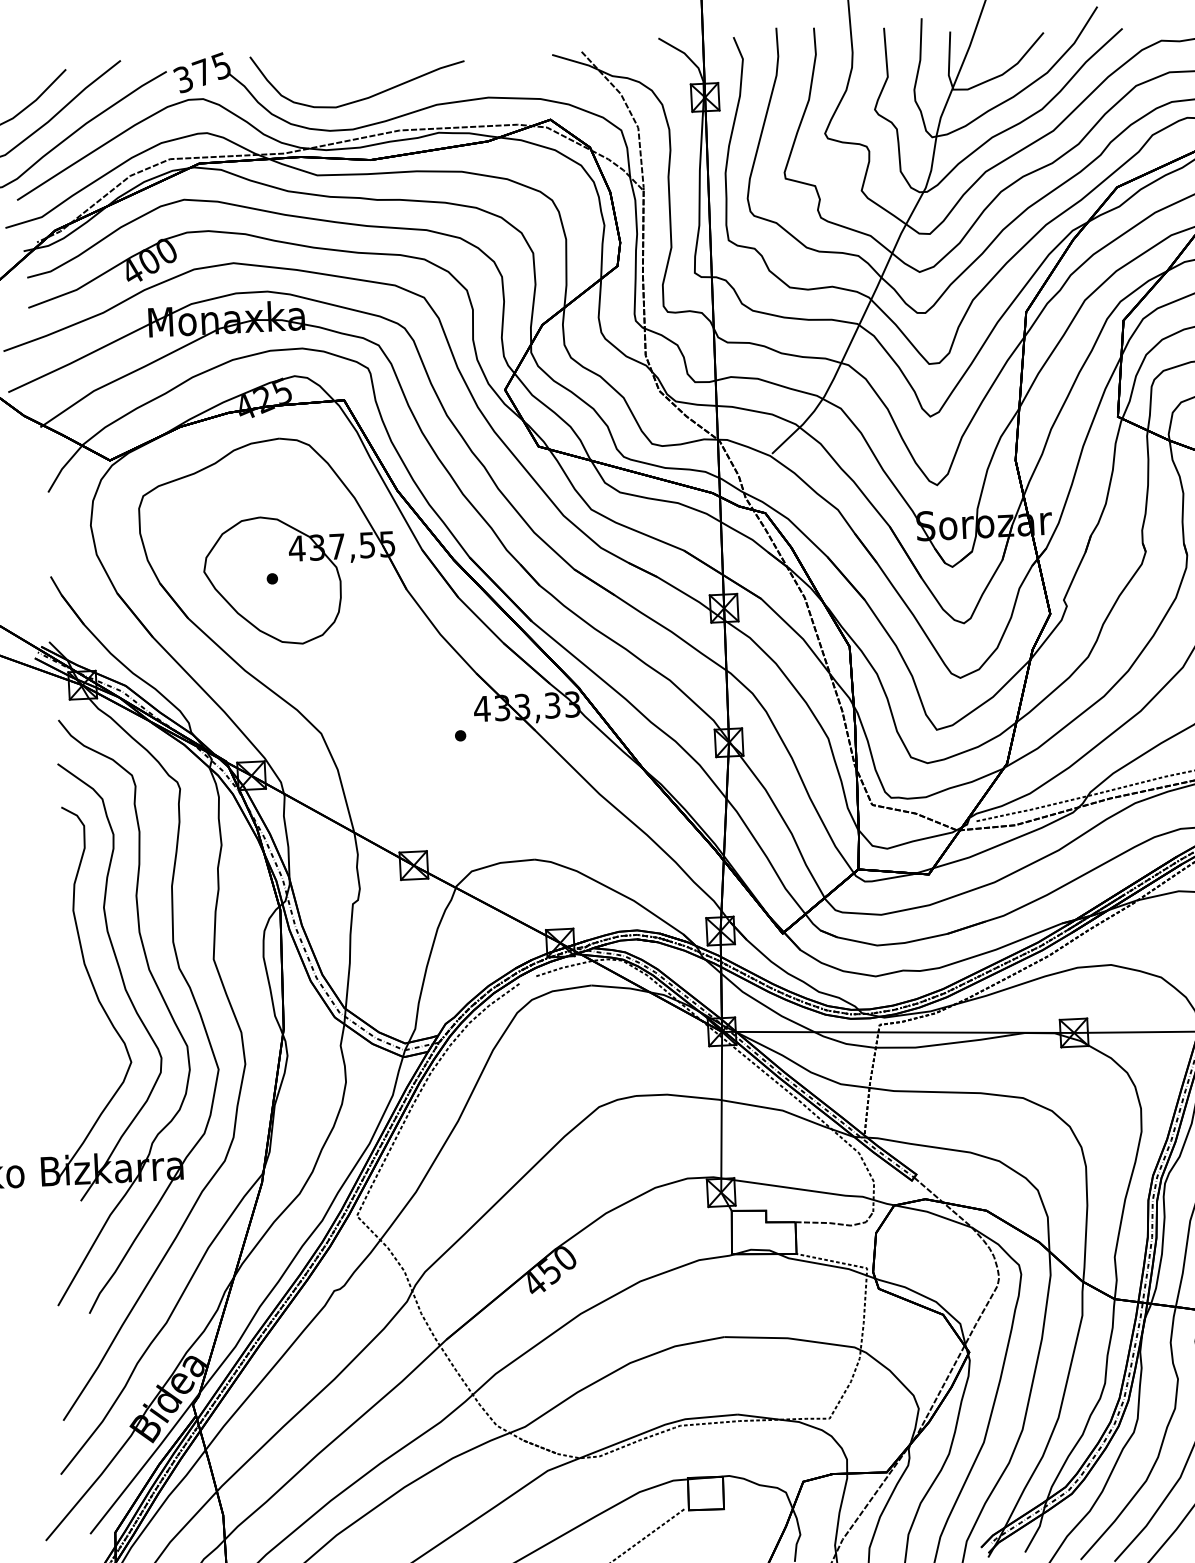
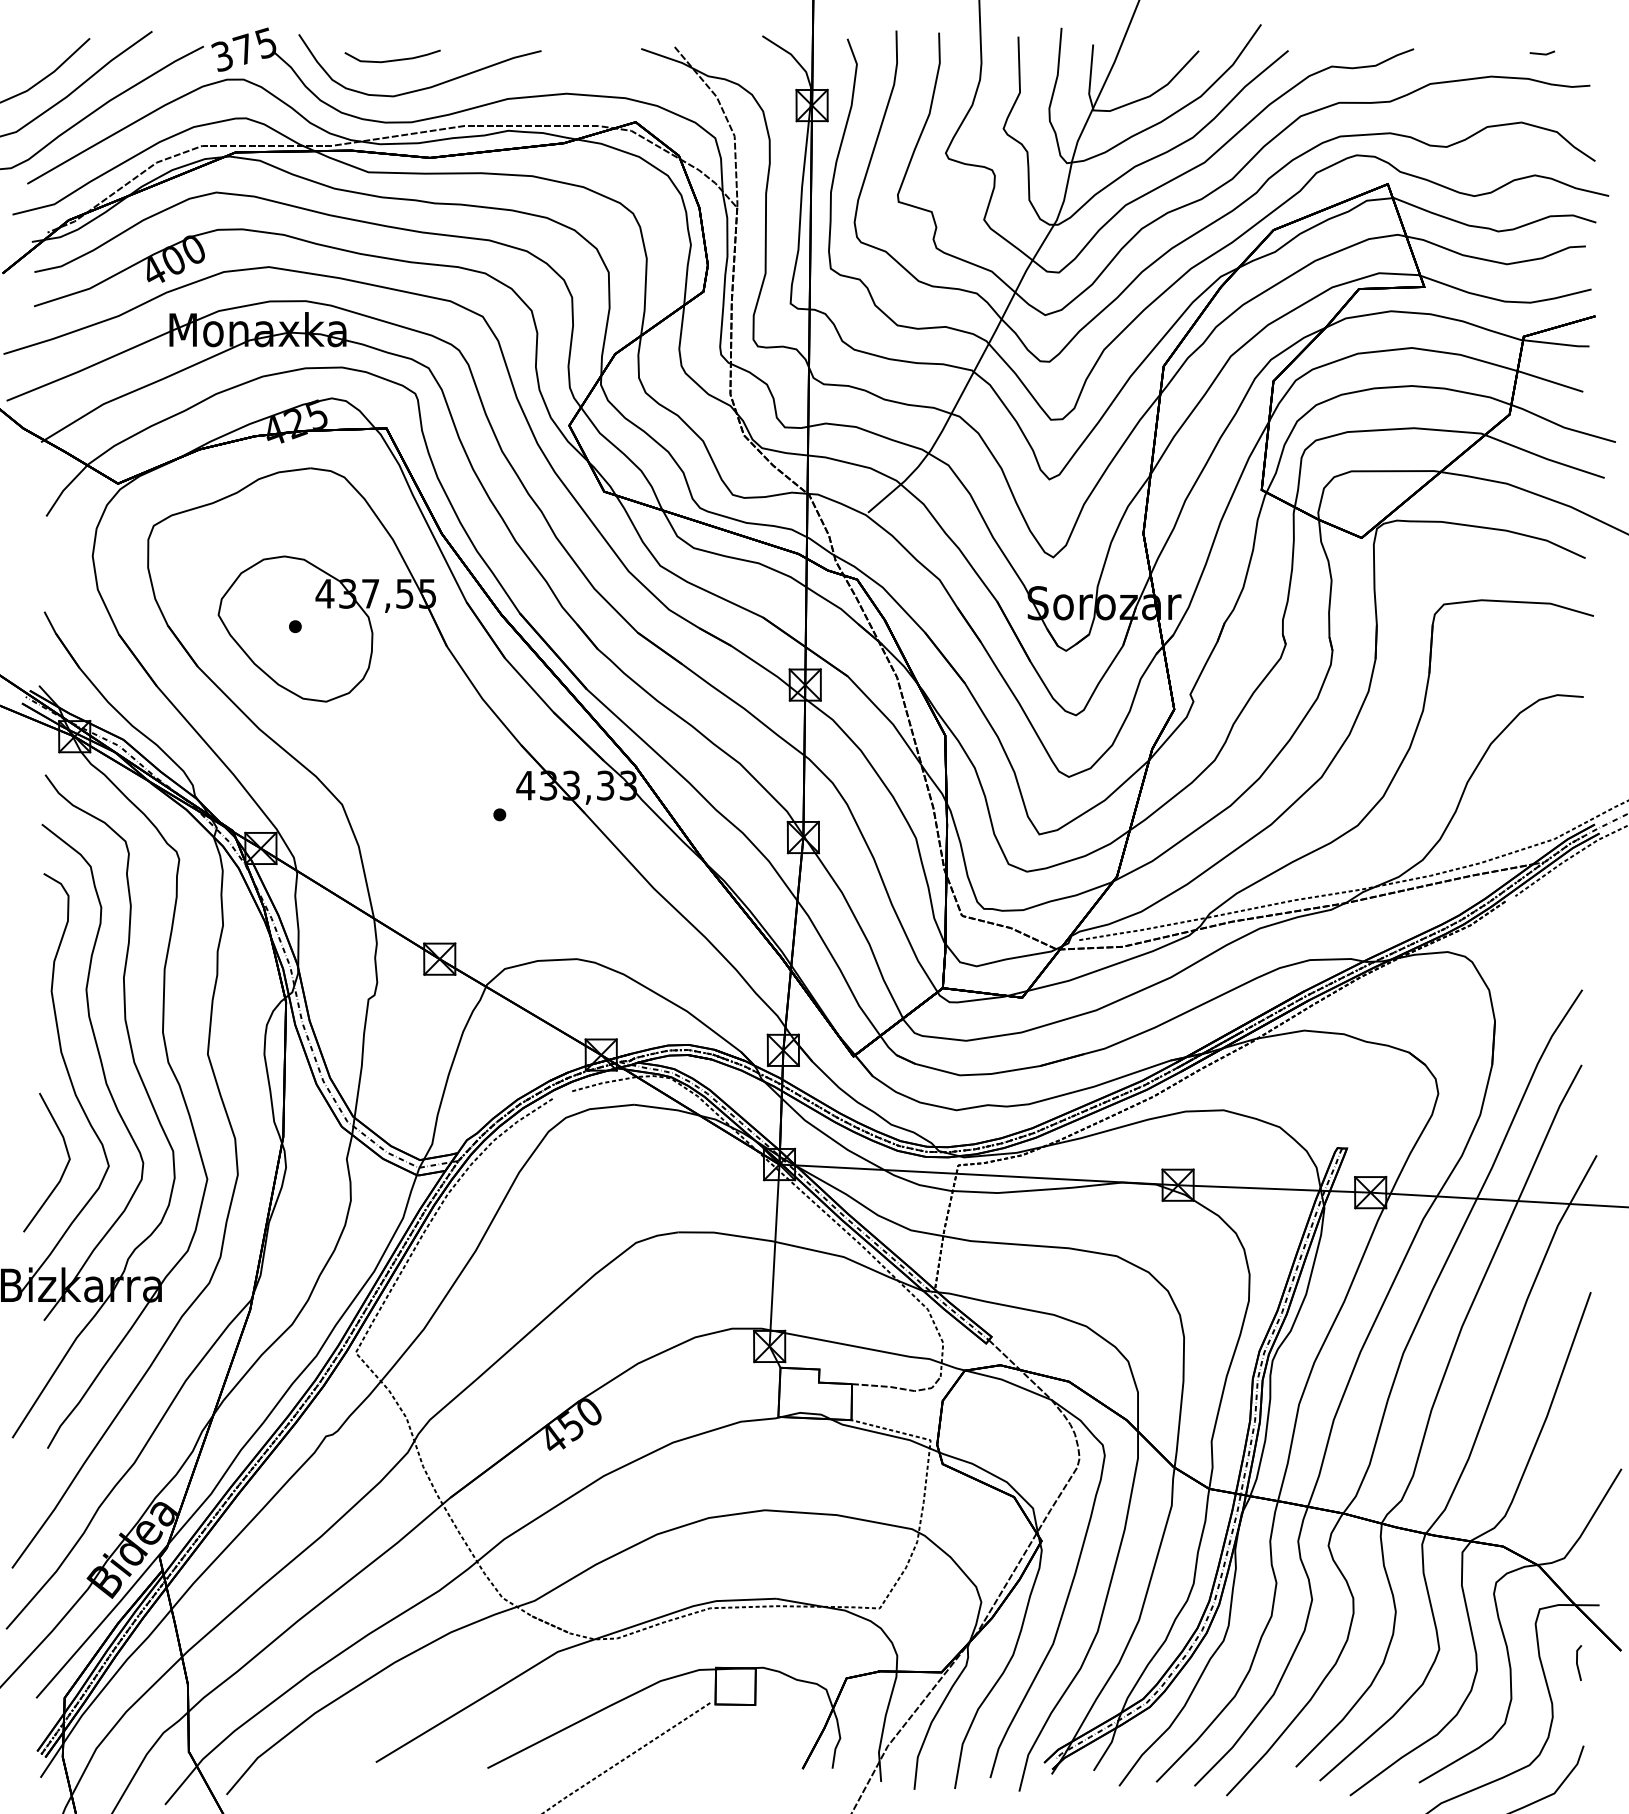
curve: (333, 74) -> (392, 59), added
line: (91, 1067) -> (63, 1170), added

